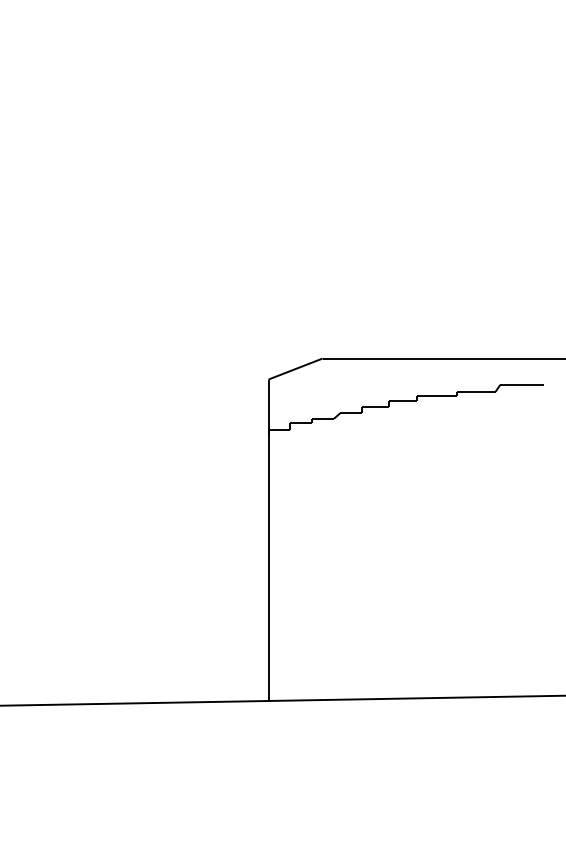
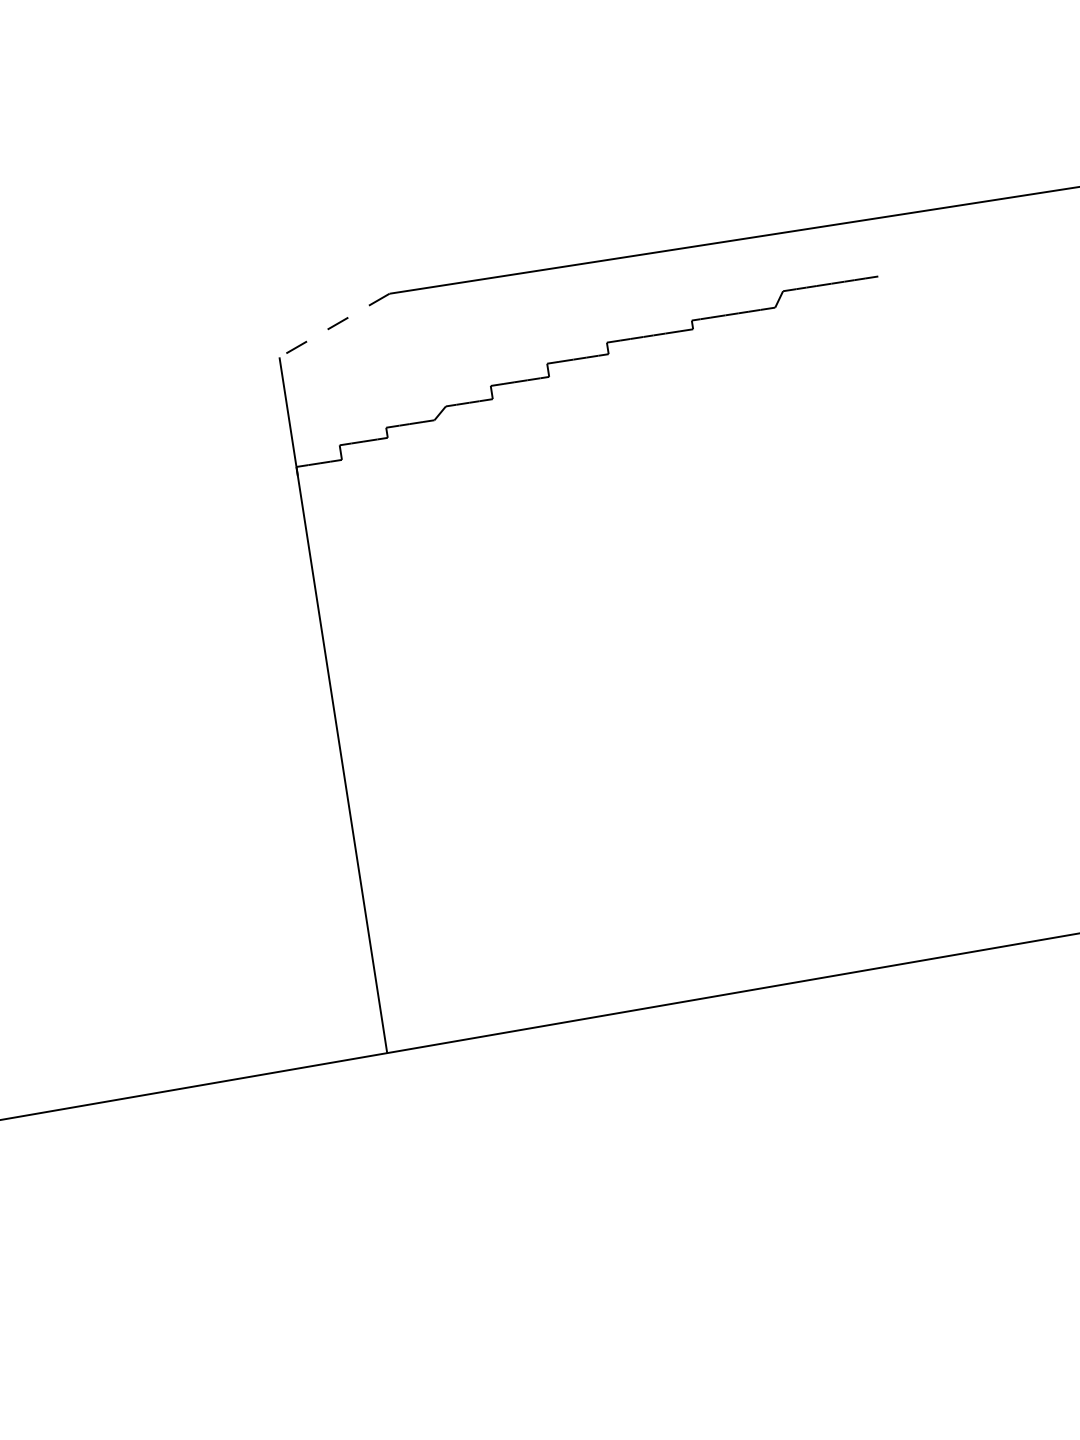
line: (295, 369) -> (334, 326), solid -> dashed

